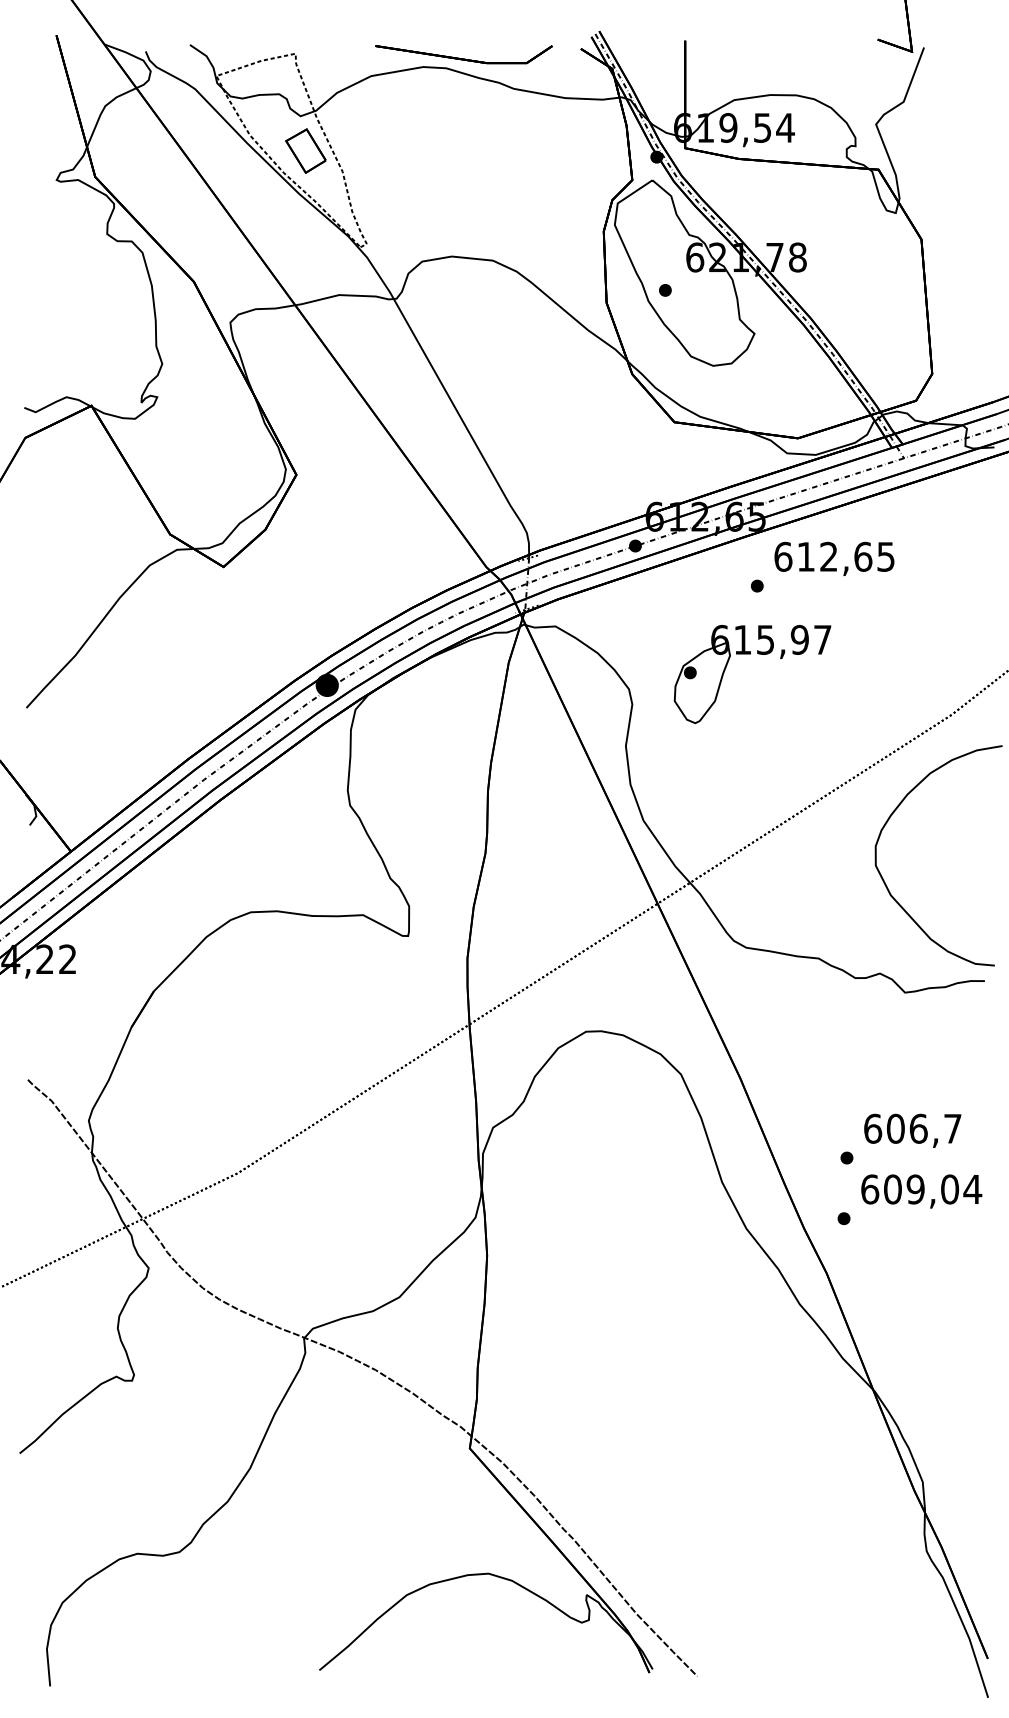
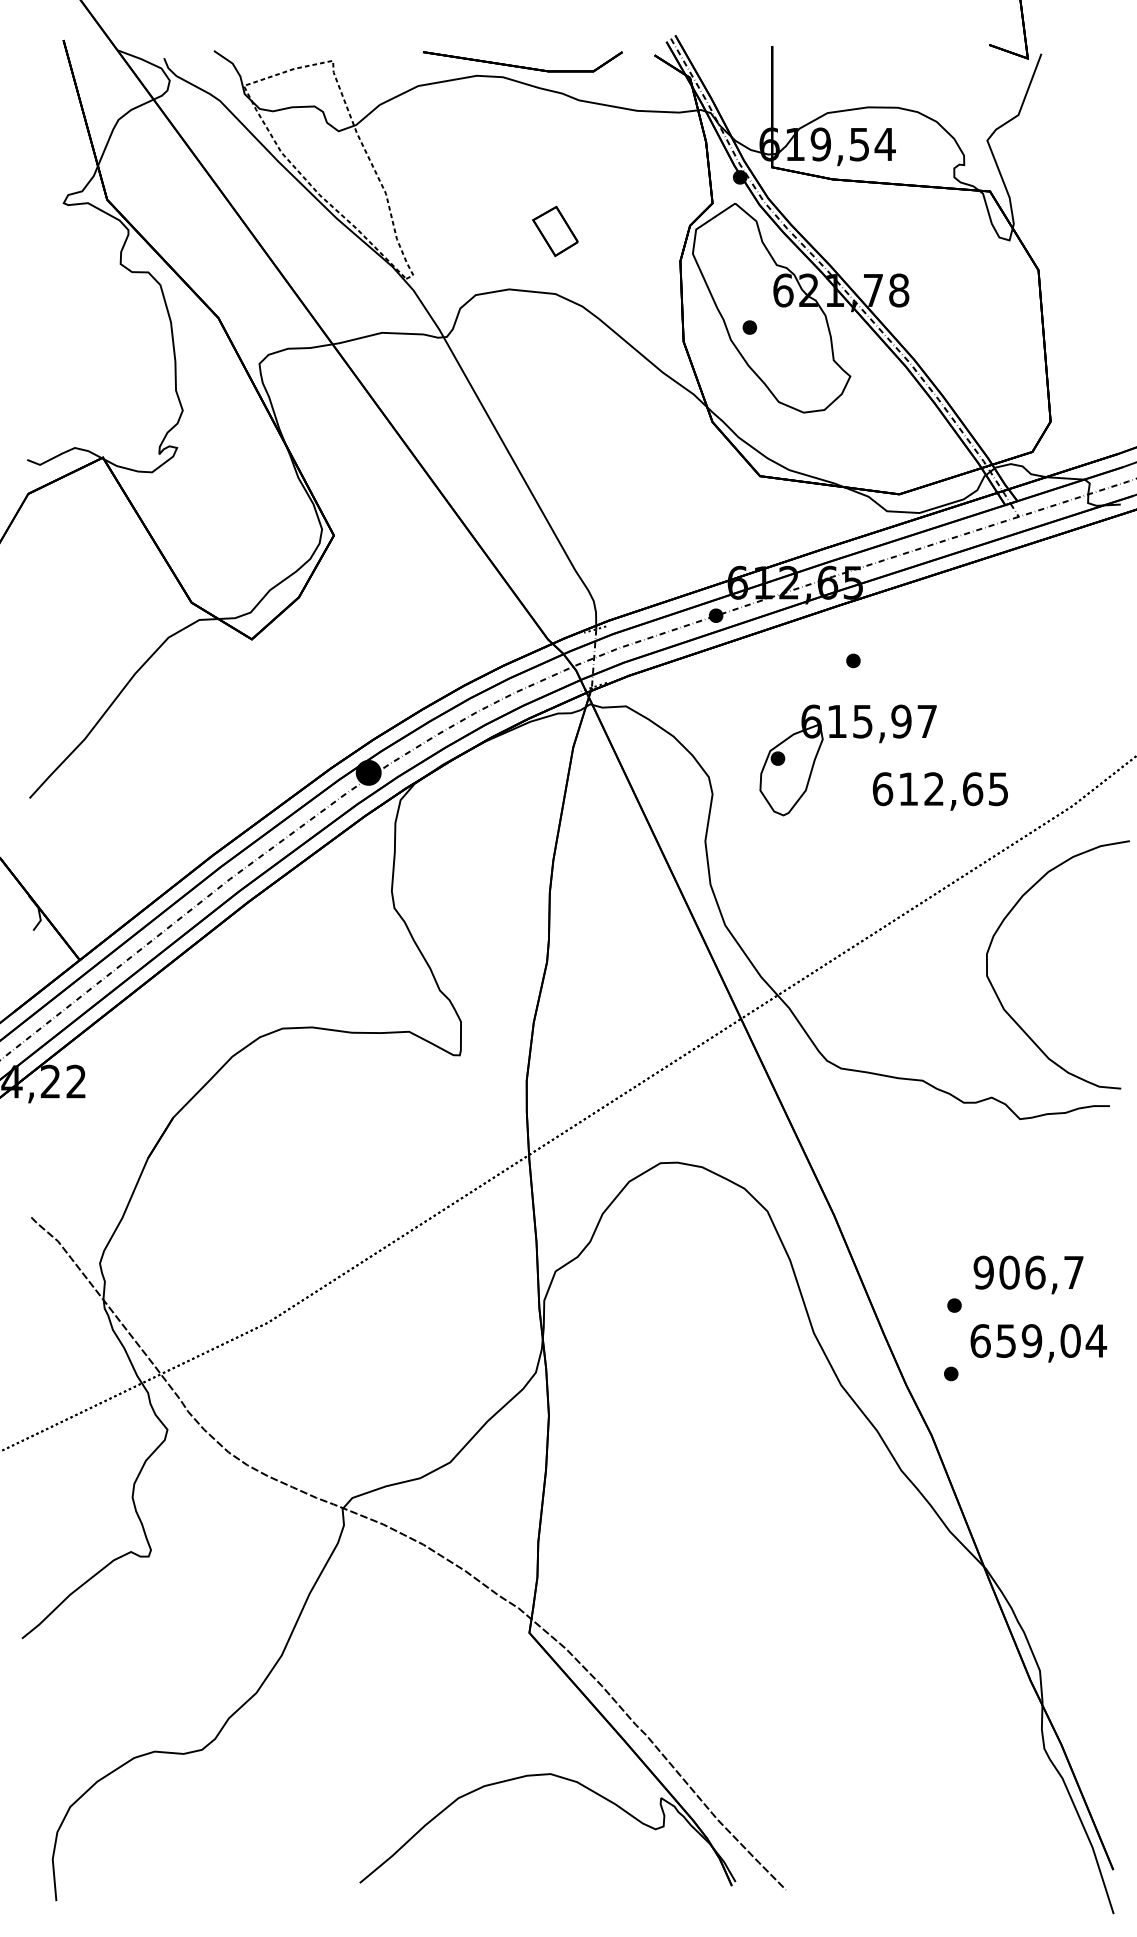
part: (305, 150) -> (554, 230), moved
text: (834, 558) -> (940, 790), moved
text: (873, 1128) -> (984, 1272), 606,7 -> 906,7
text: (892, 1189) -> (1005, 1341), 609,04 -> 659,04

